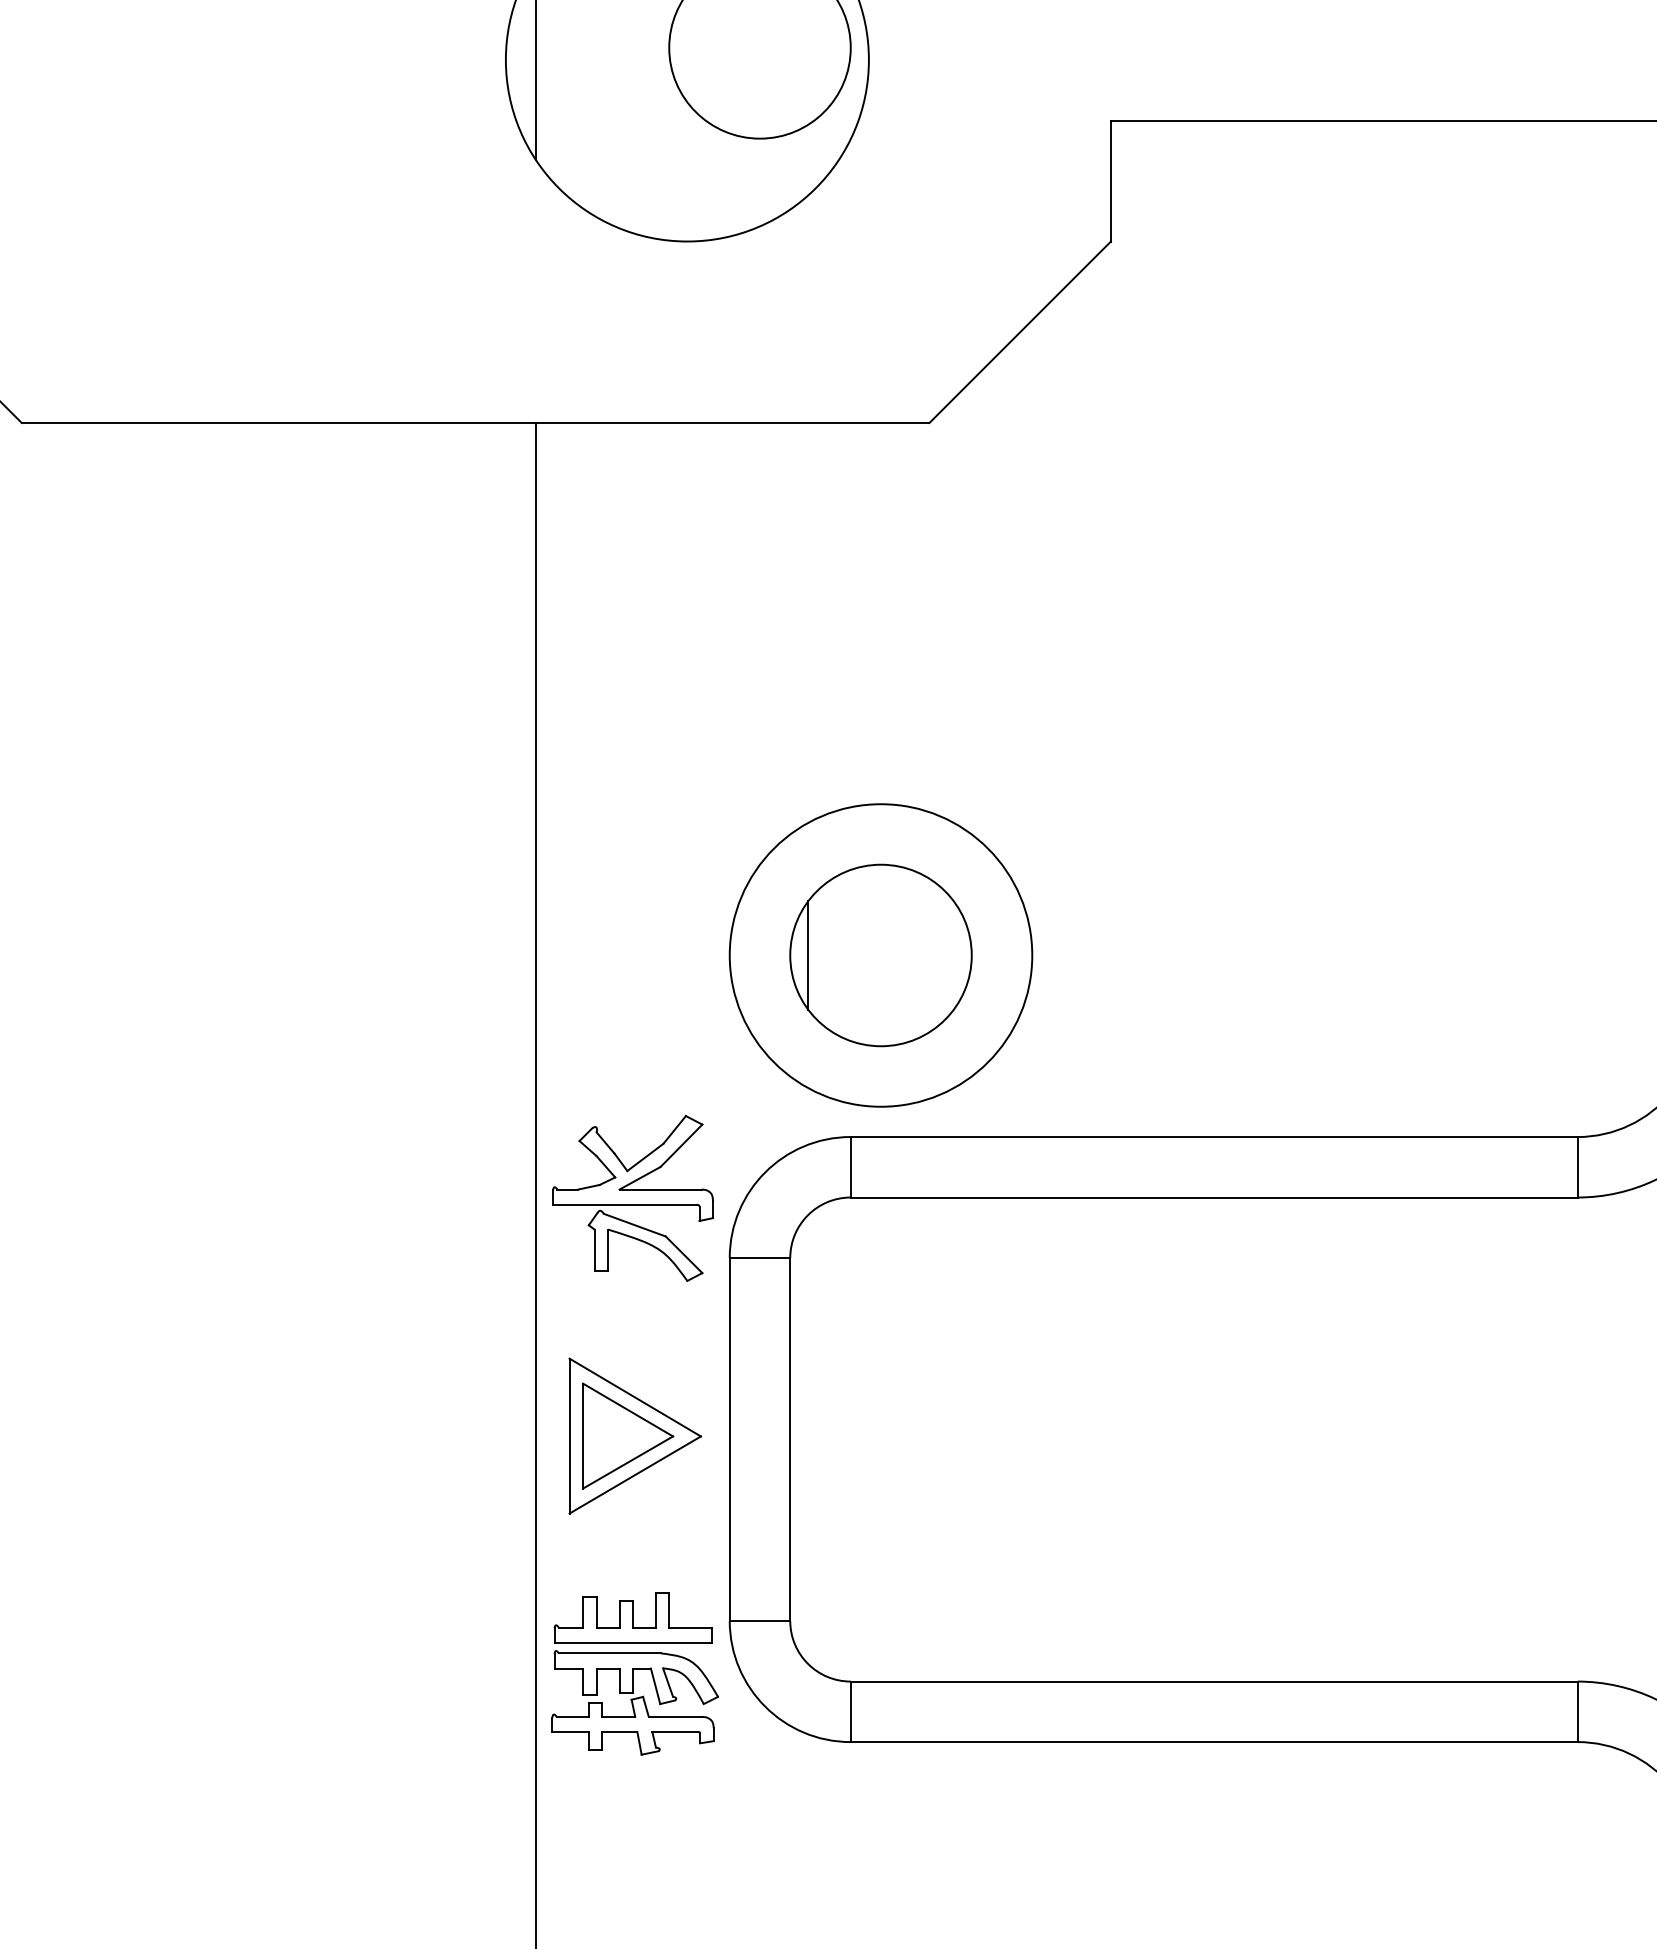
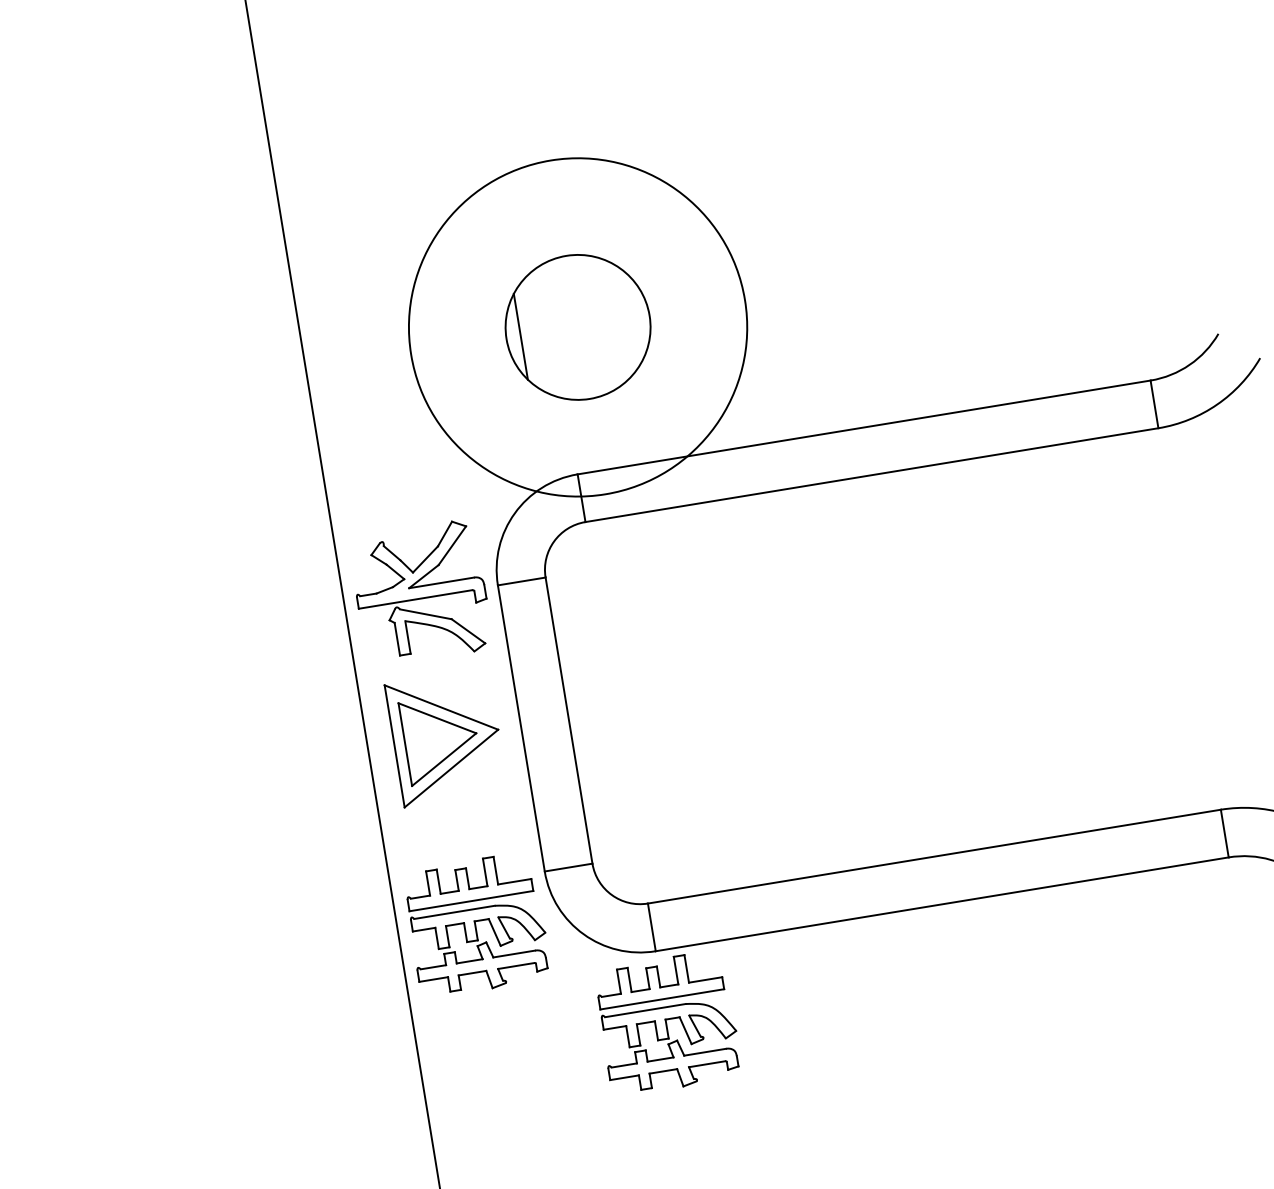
circle: (880, 955) -> (577, 327), size x1.4
part: (632, 1197) -> (420, 592), moved
part: (851, 1833) -> (668, 1023), added

